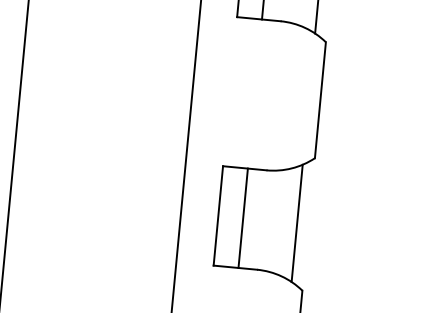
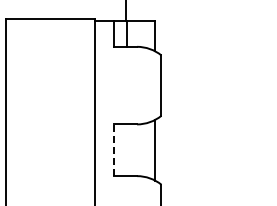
line: (218, 216) -> (114, 150), solid -> dashed
line: (243, 218) -> (127, 150), removed

